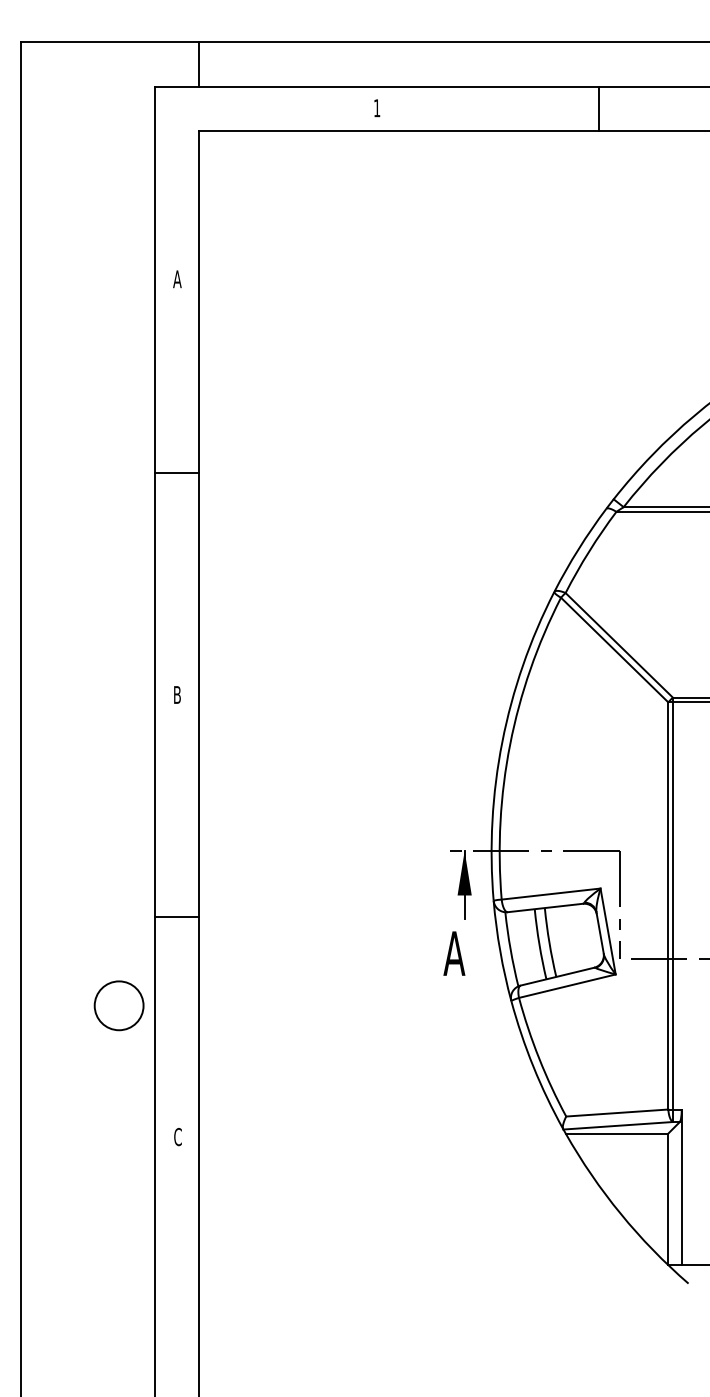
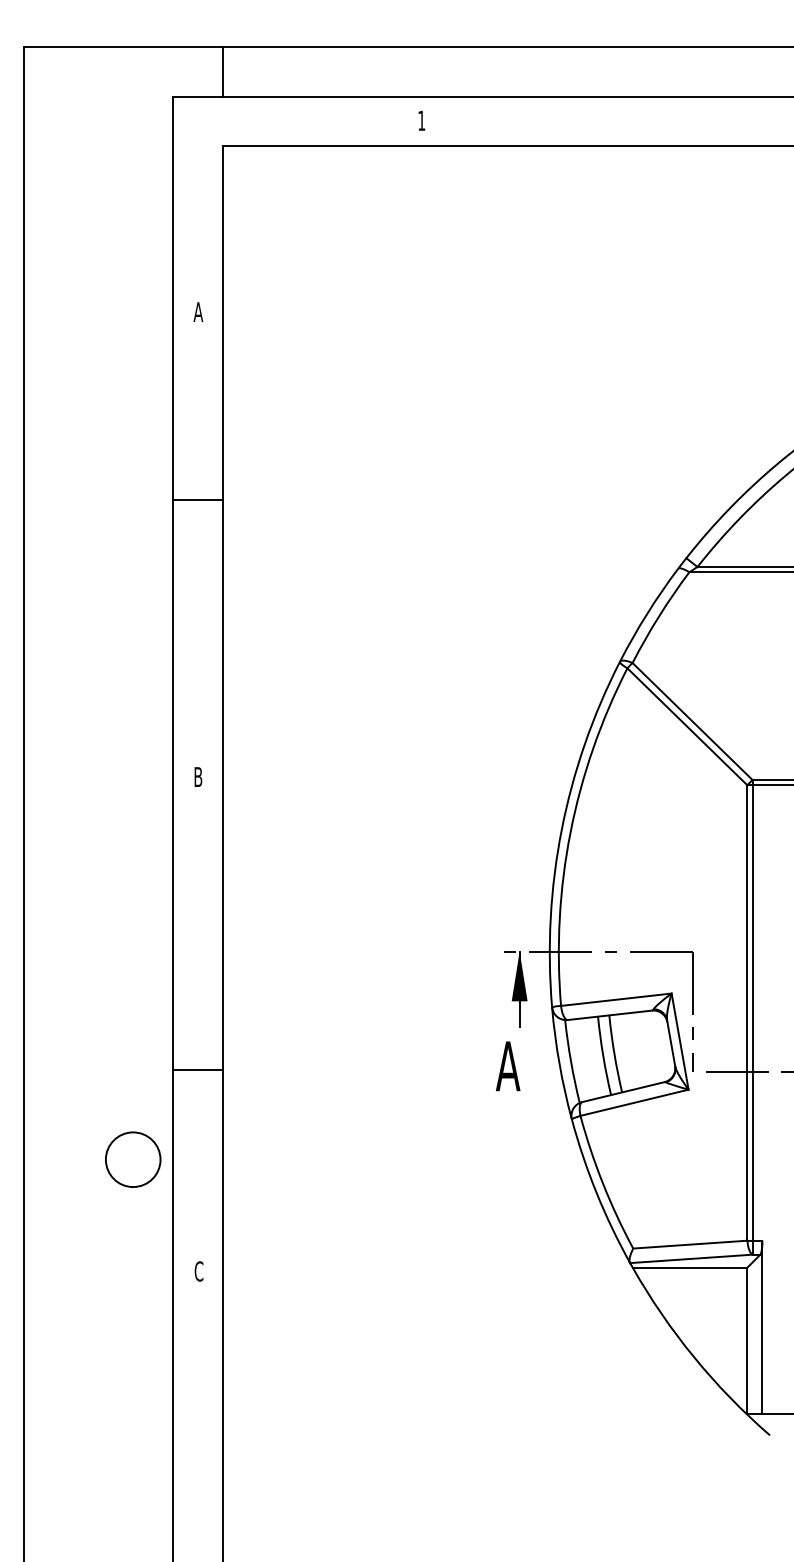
line: (598, 108) -> (669, 121), removed
line: (176, 472) -> (197, 499), moved
line: (176, 917) -> (197, 1070), moved
circle: (119, 1005) -> (133, 1159), moved

